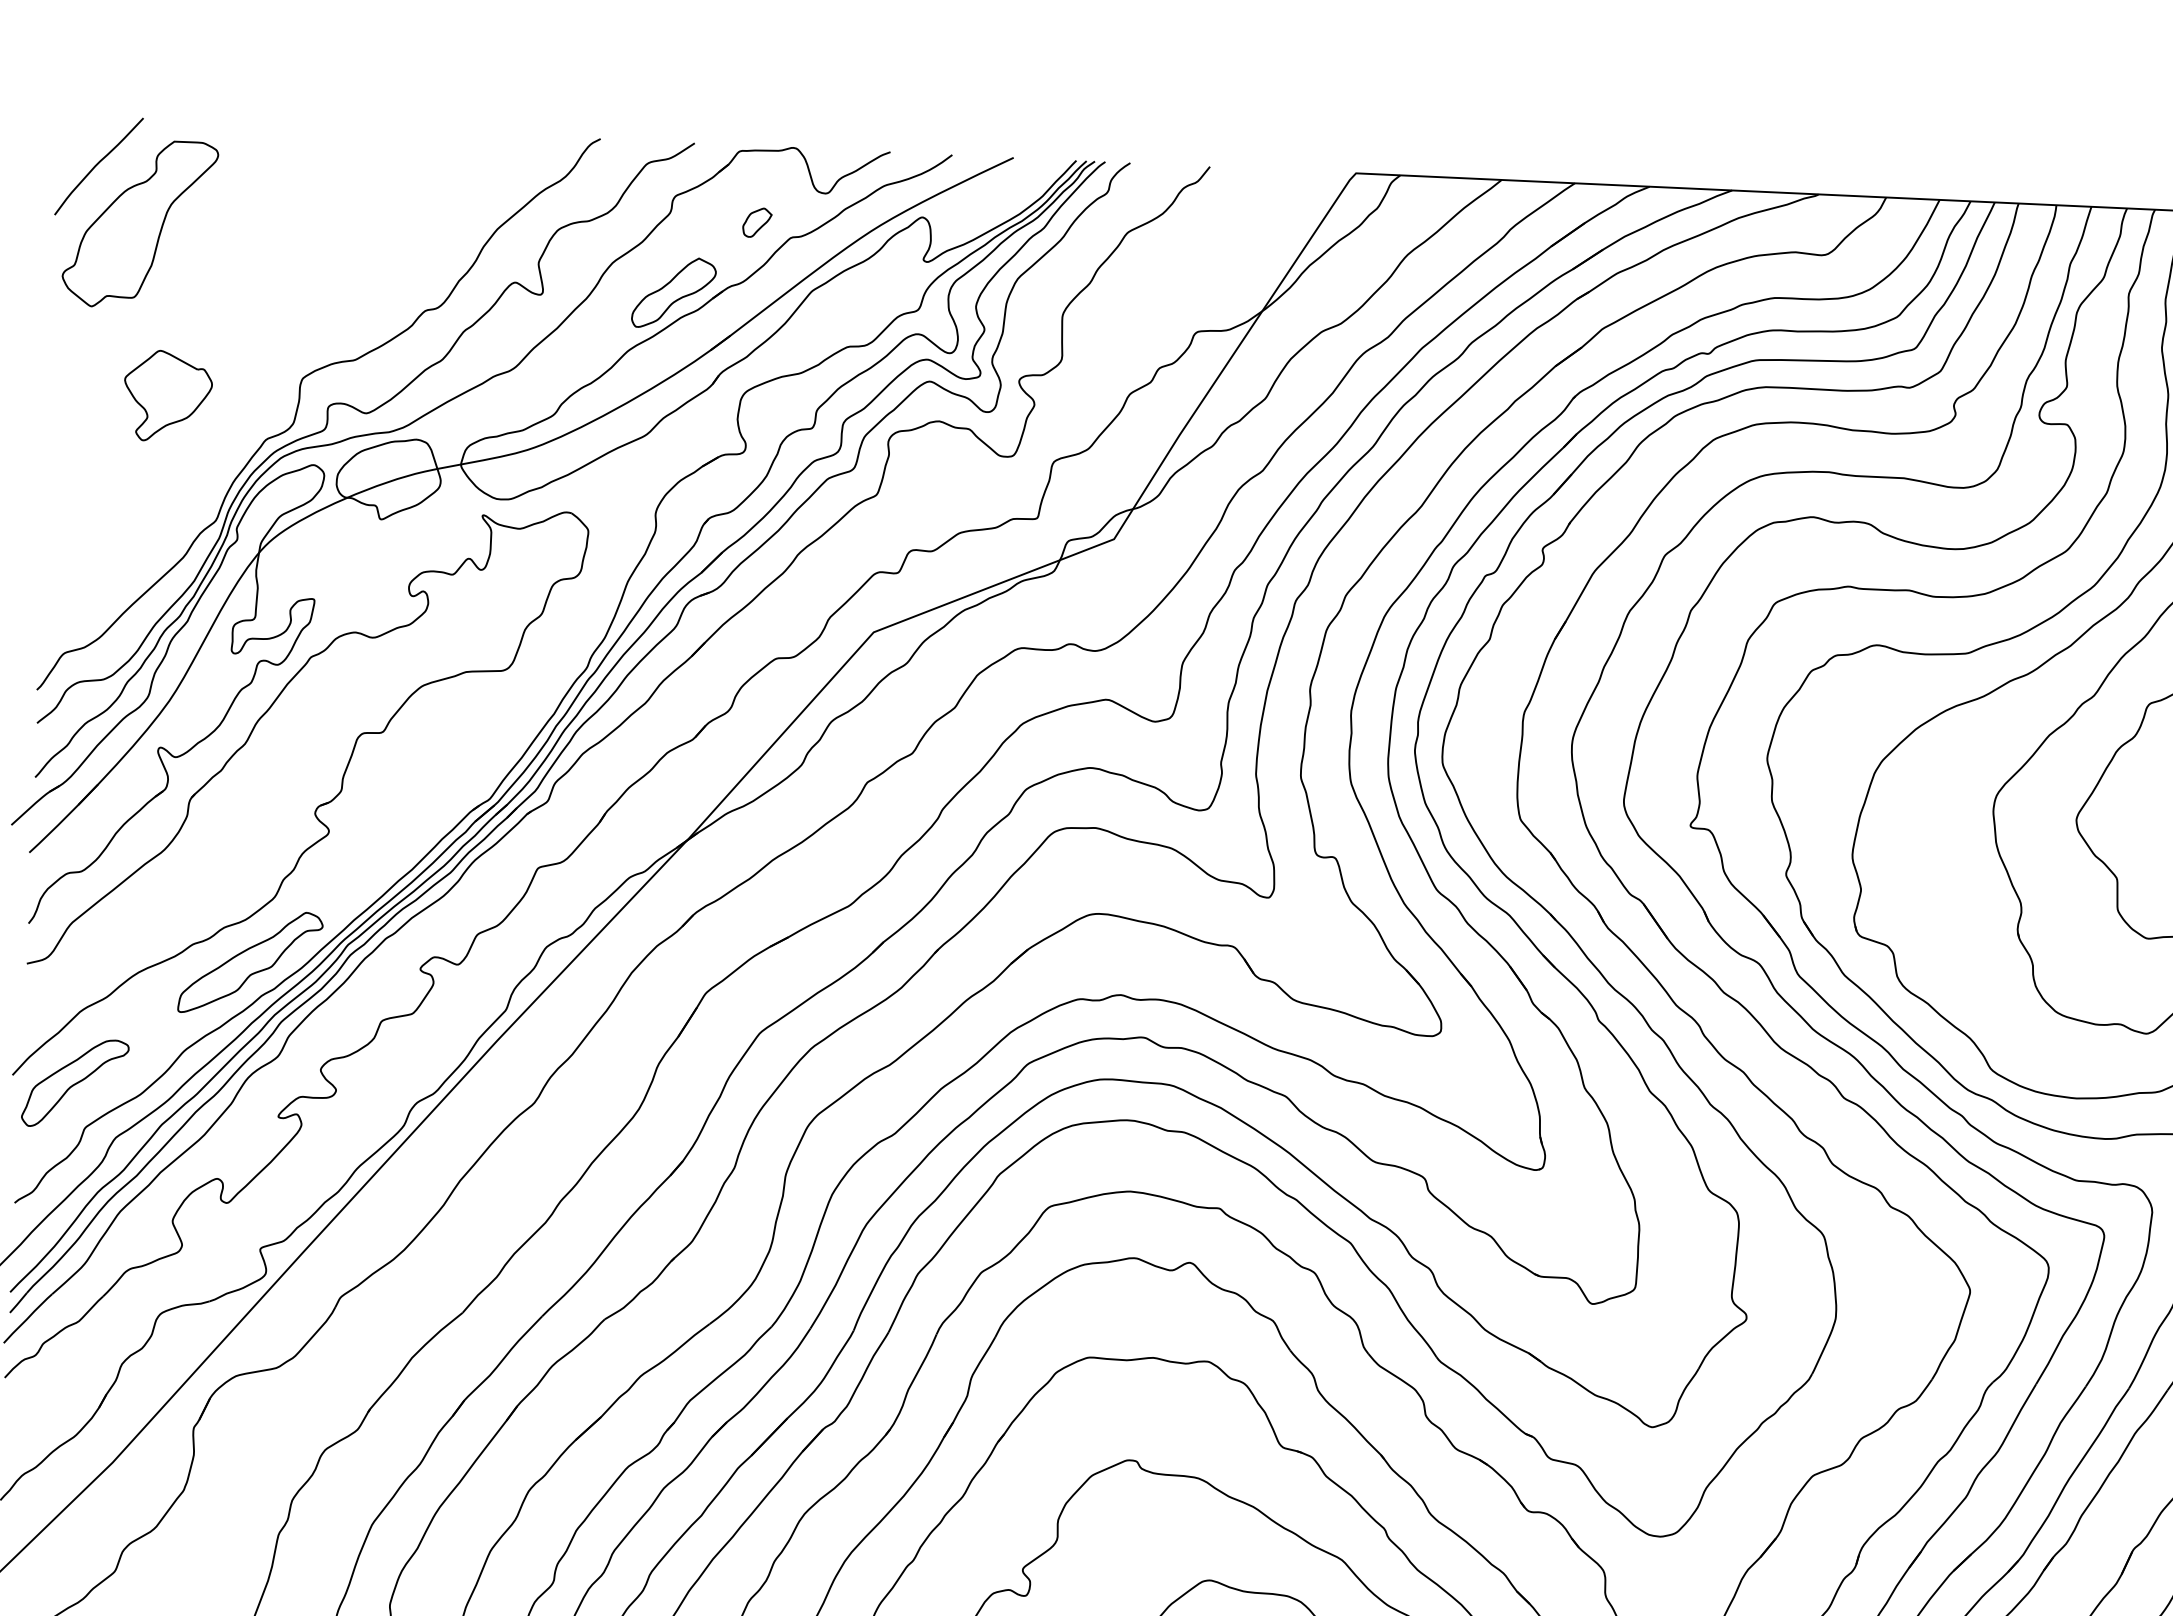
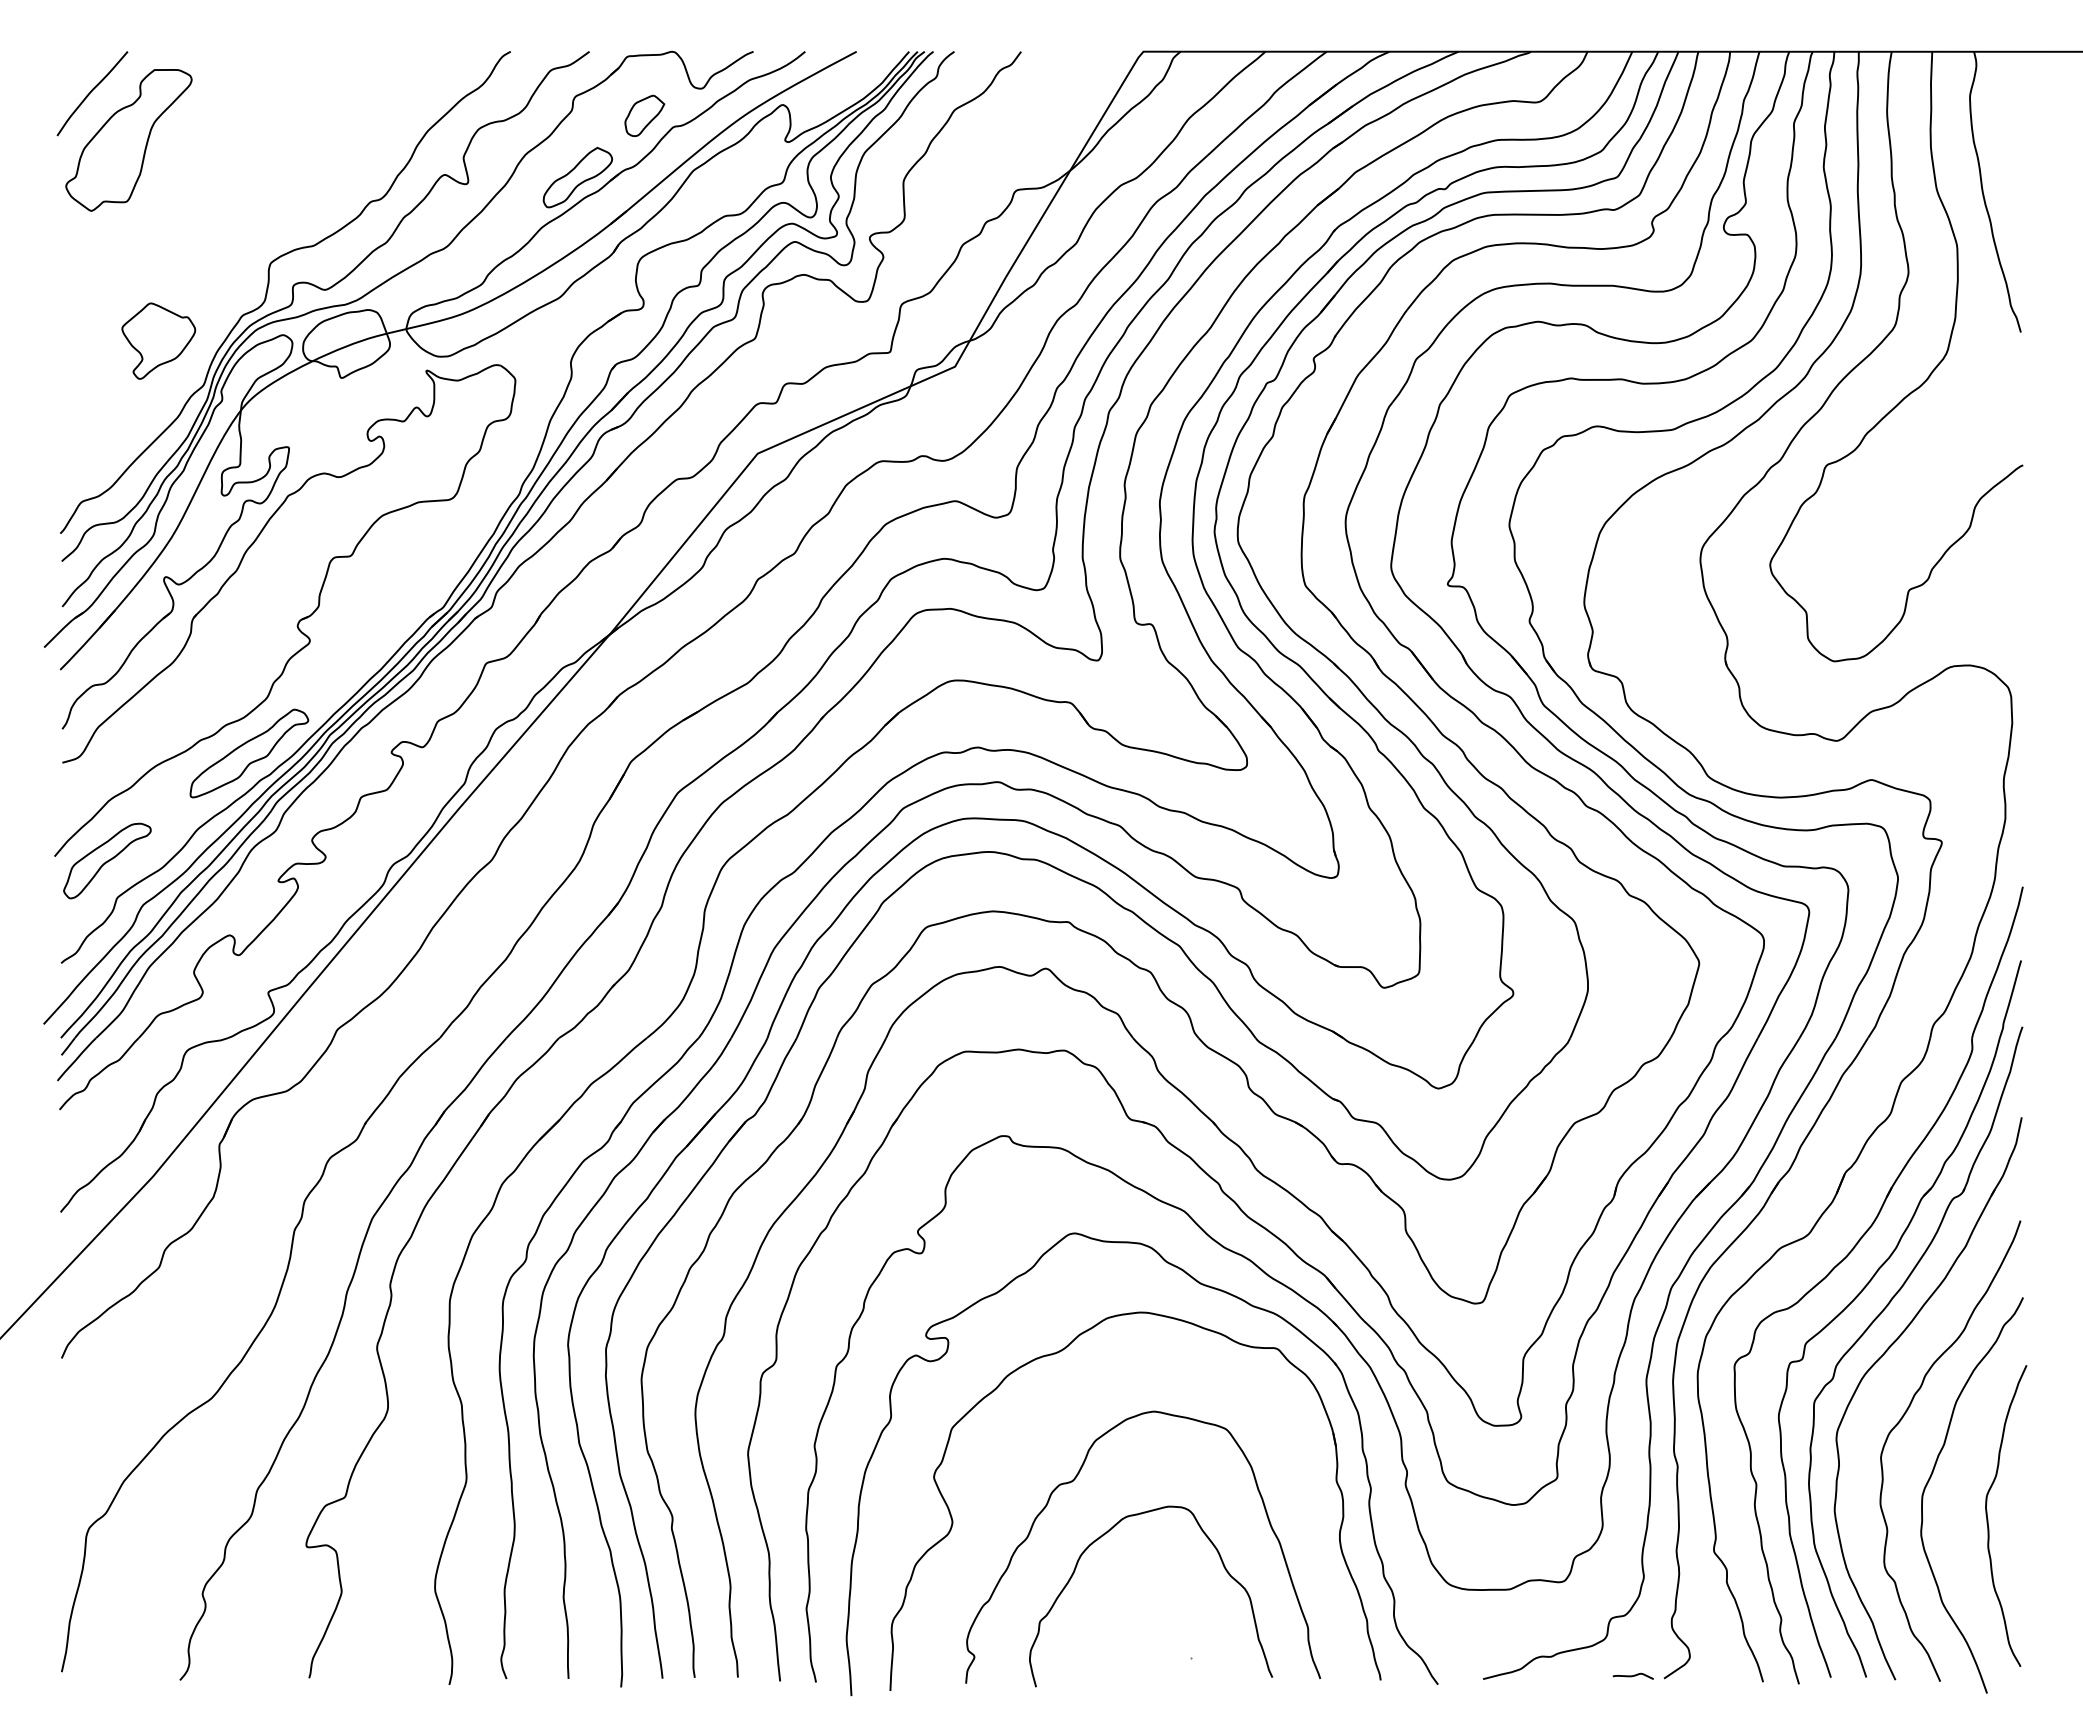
part: (756, 222) -> (644, 115), size x1.67
part: (167, 395) -> (158, 340), moved

